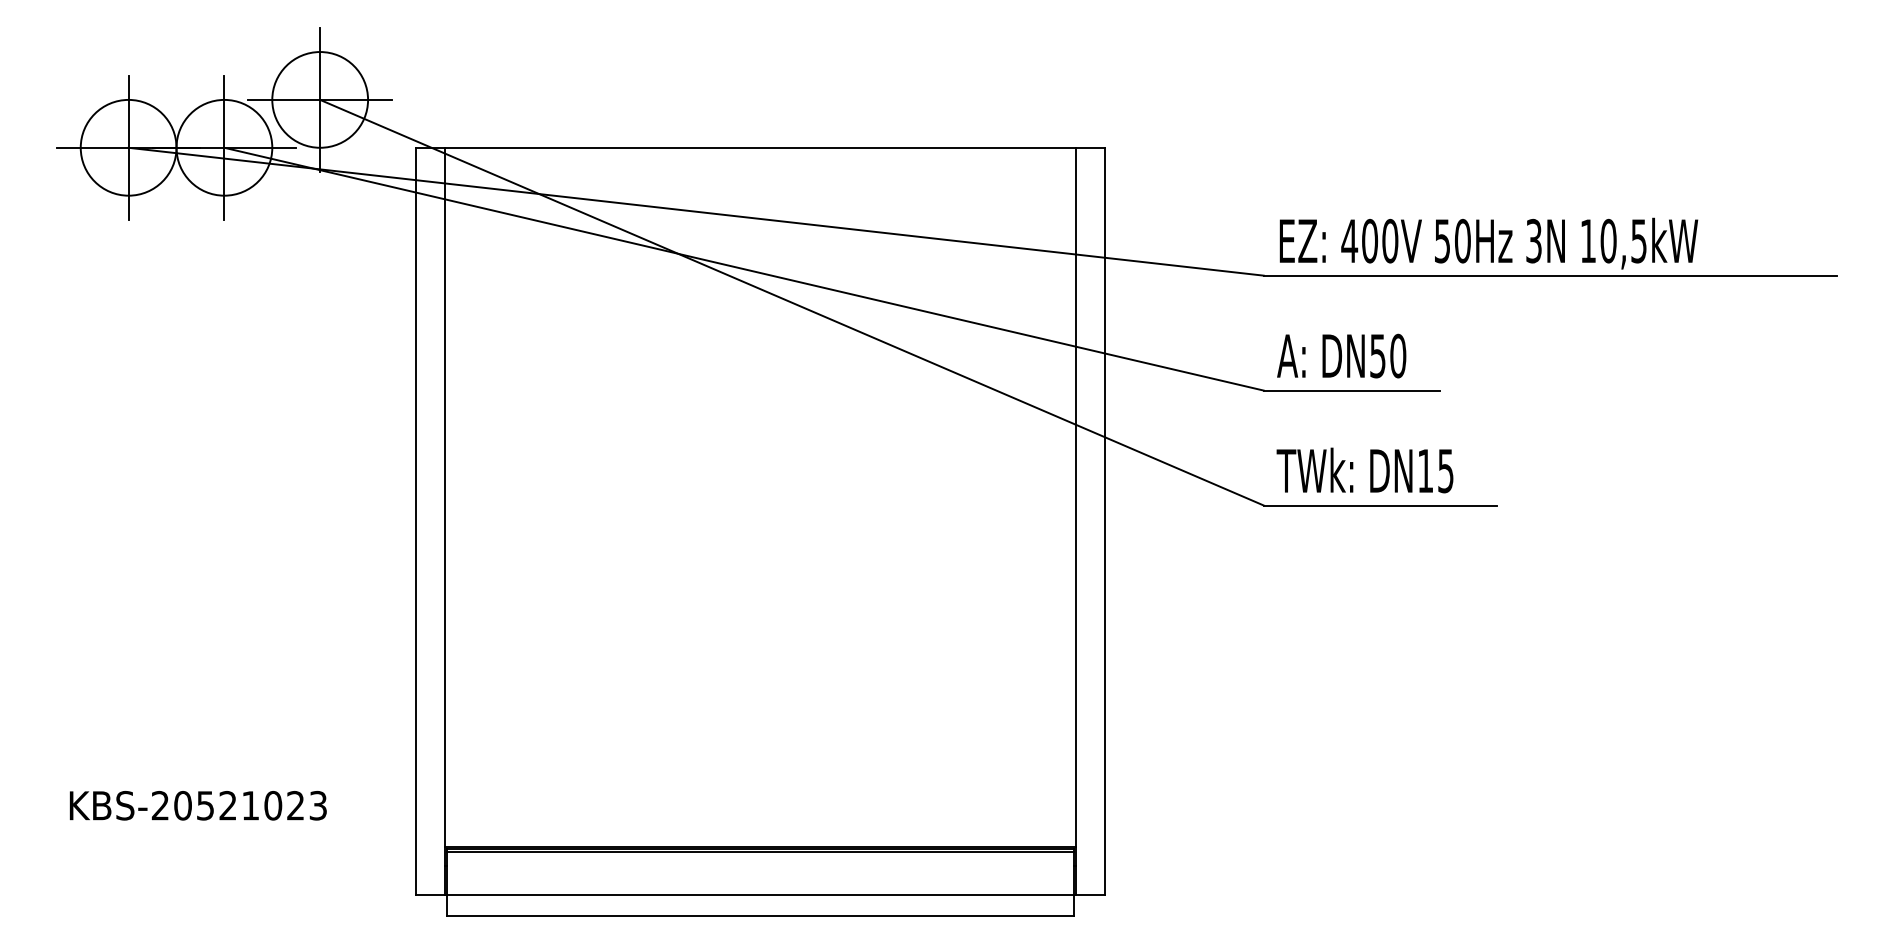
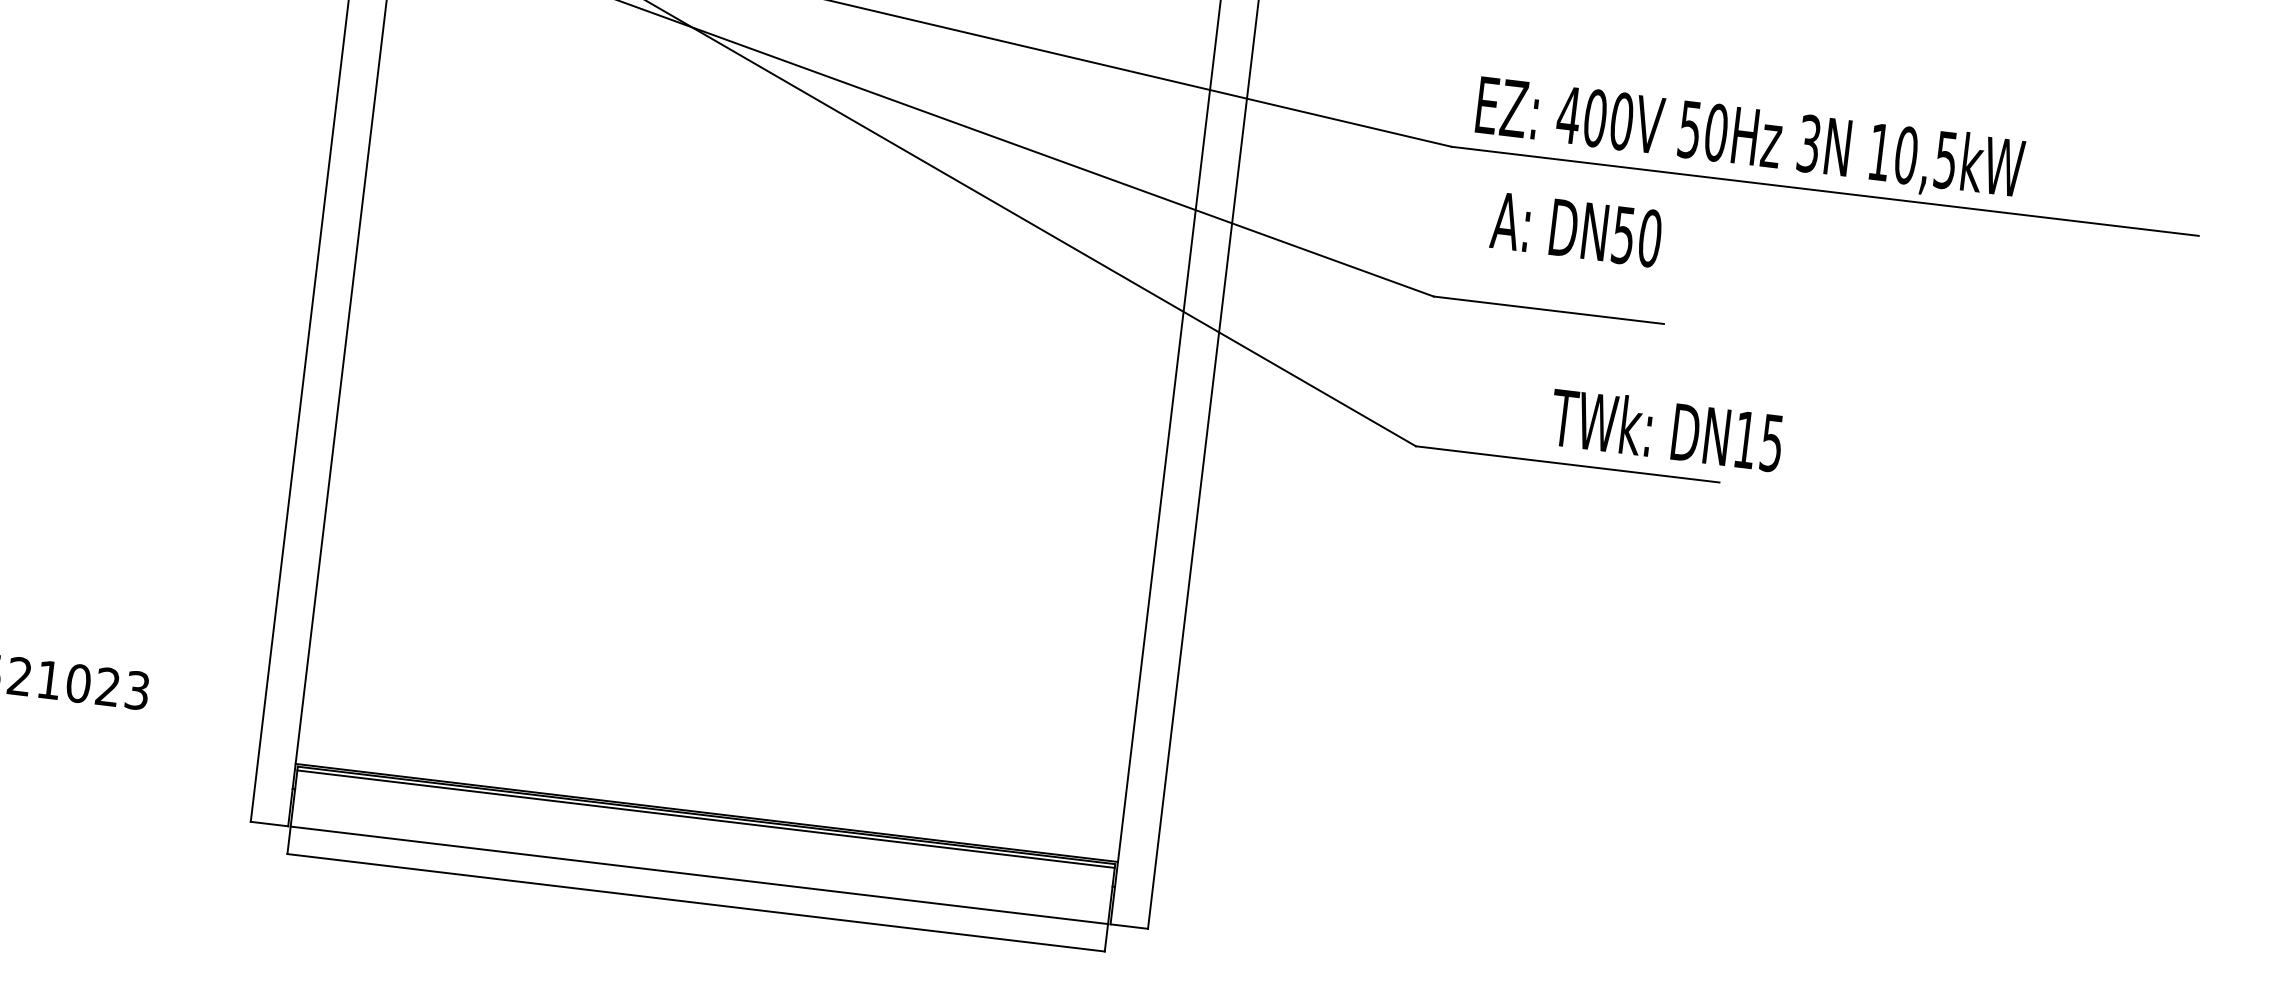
text: (1341, 355) -> (1576, 228), moved
text: (1364, 470) -> (1665, 429), moved

